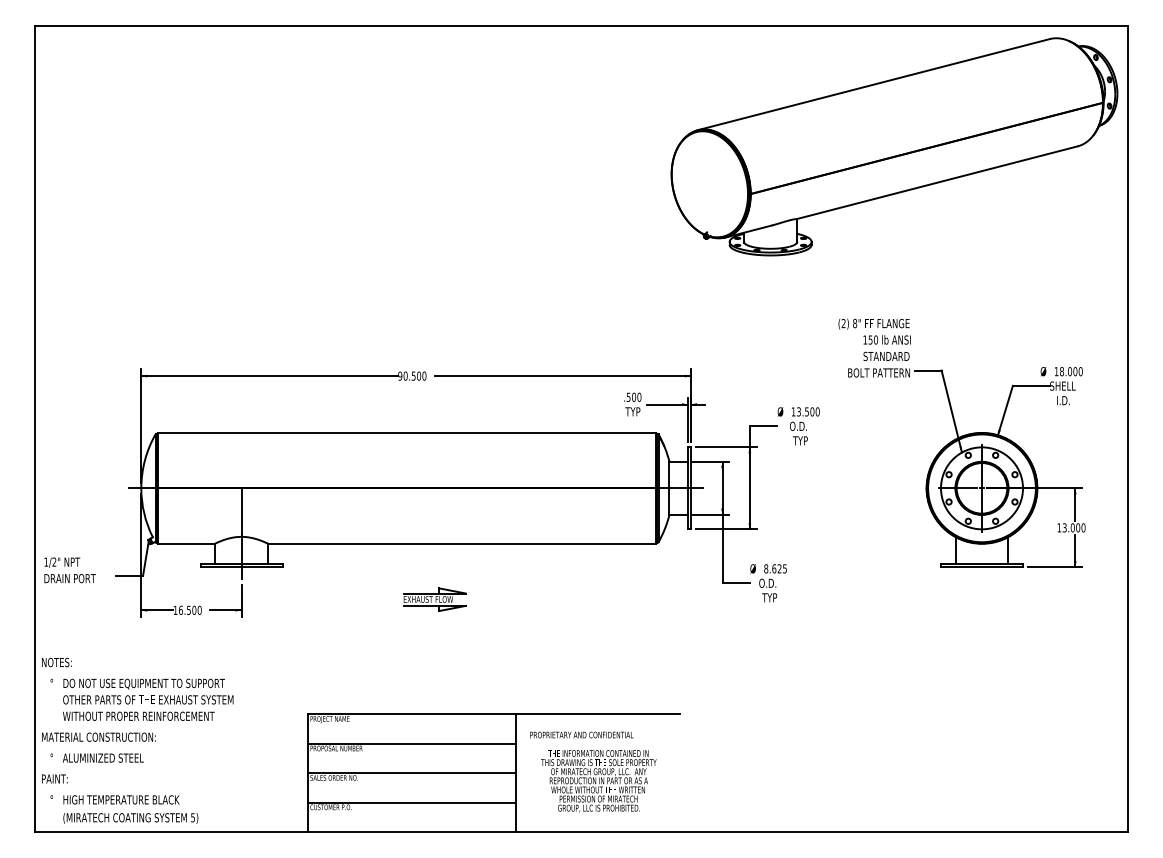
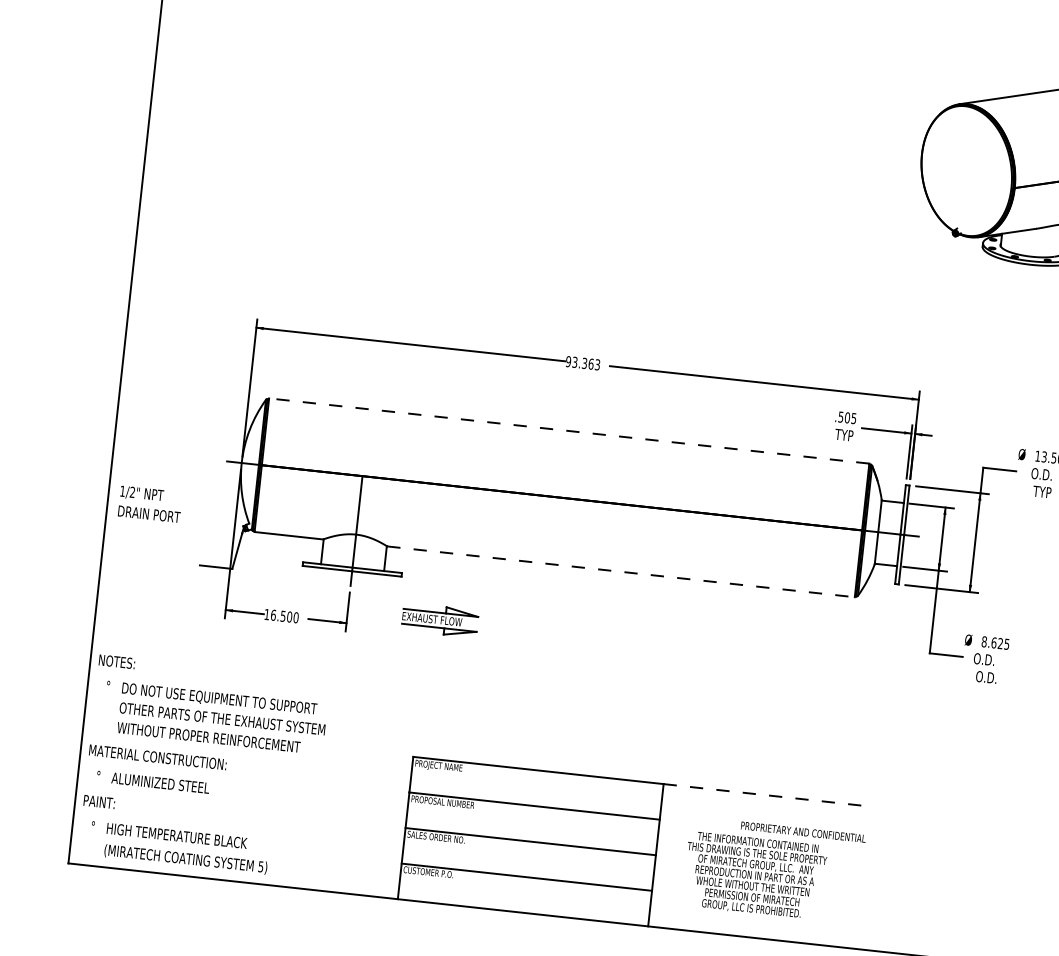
text: (414, 375) -> (585, 362), 90.500 -> 93.363
text: (639, 396) -> (854, 417), .500 -> .505
line: (406, 432) -> (568, 430), solid -> dashed
line: (462, 543) -> (621, 571), solid -> dashed
text: (69, 570) -> (149, 504), moved
text: (770, 597) -> (985, 676), TYP -> O.D.
part: (434, 599) -> (439, 620), moved
line: (597, 714) -> (761, 795), solid -> dashed
text: (581, 734) -> (803, 831), moved

